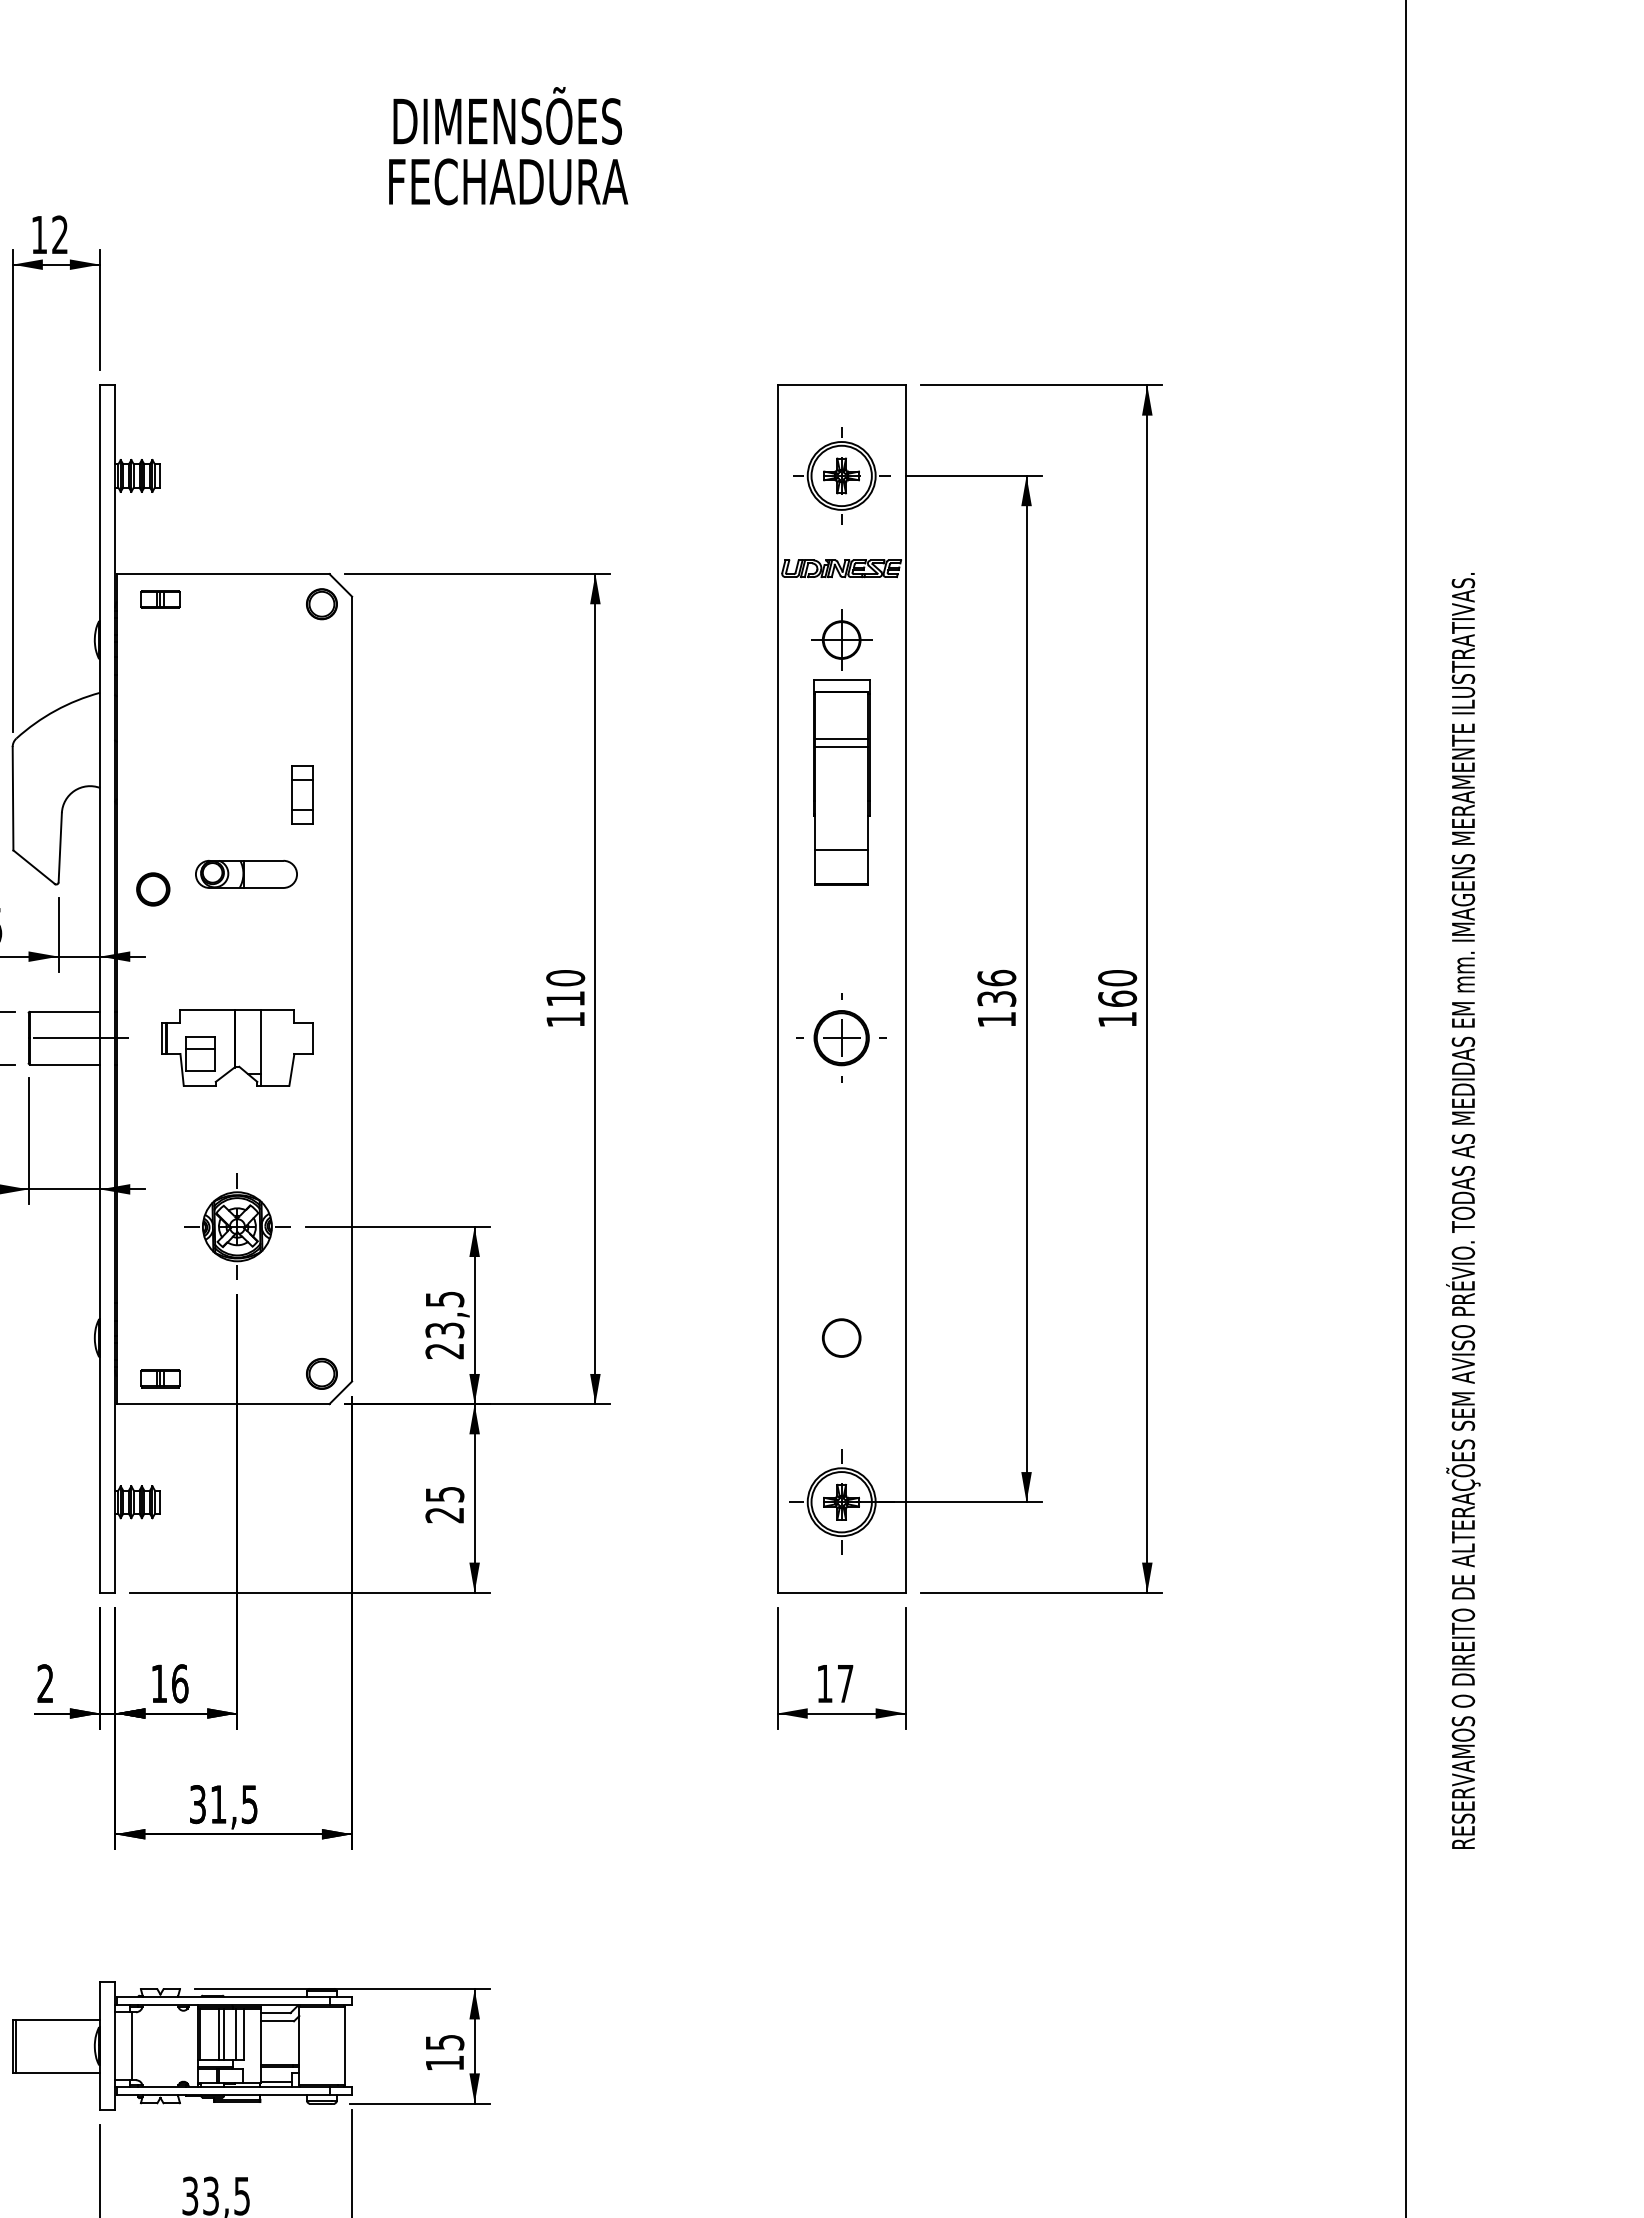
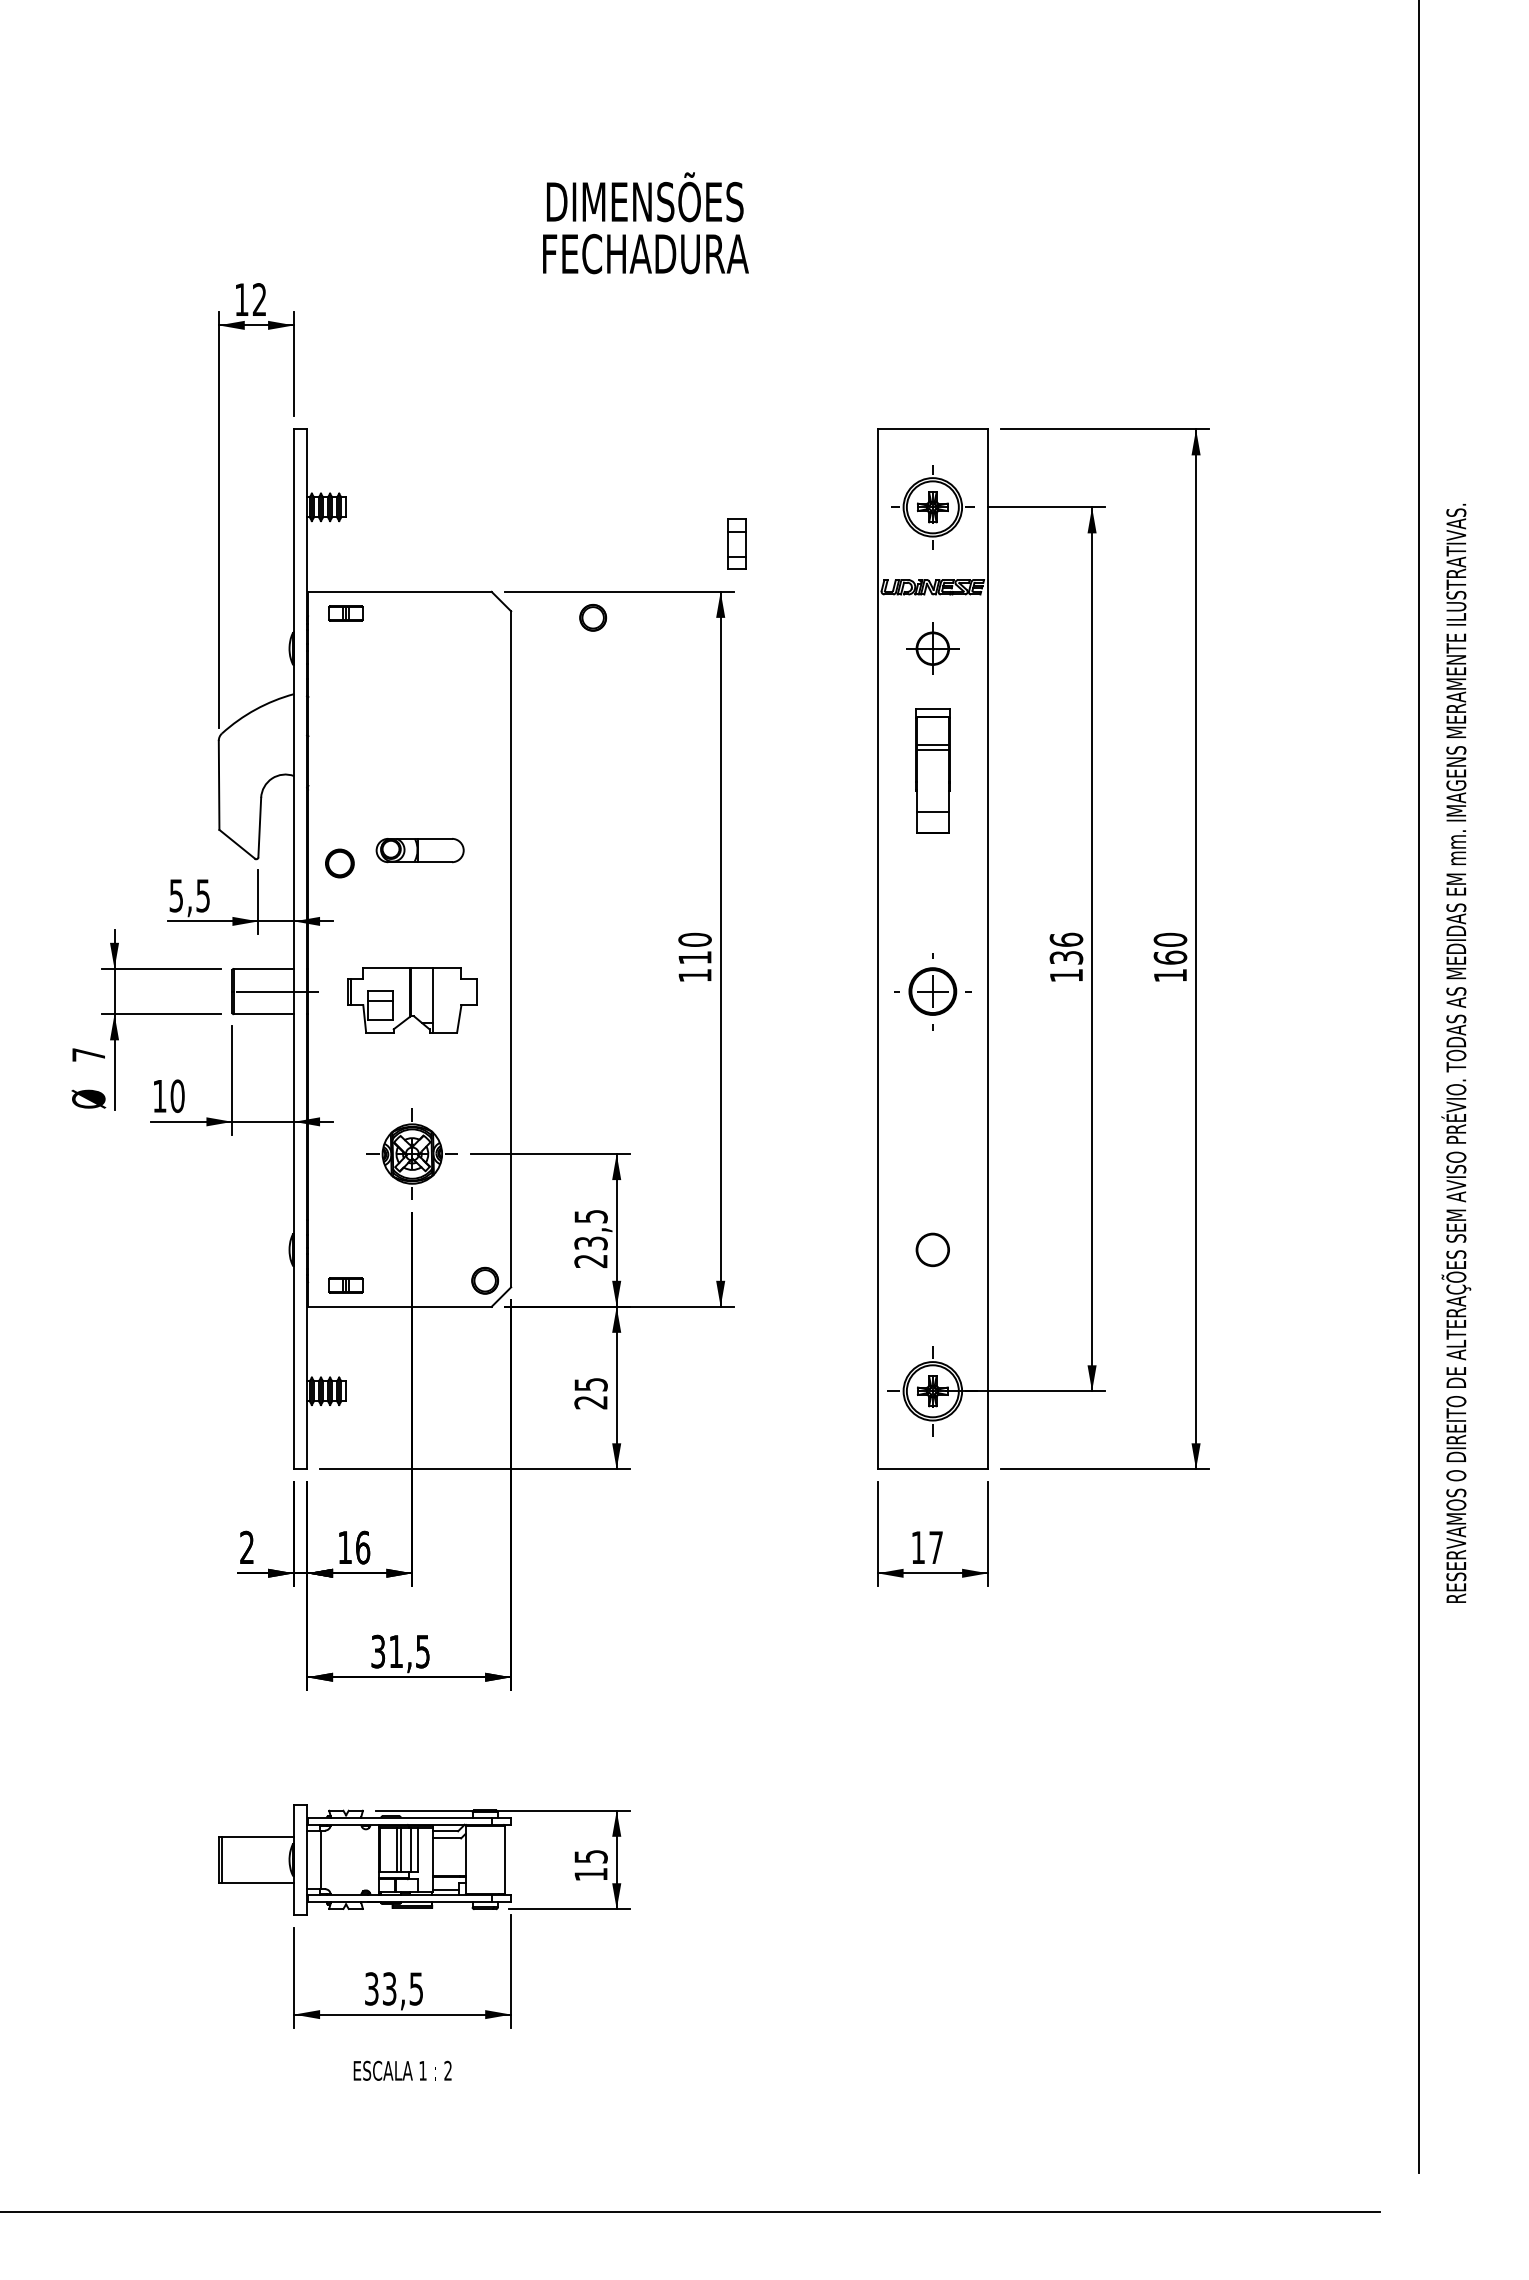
part: (322, 603) -> (593, 617), moved
part: (841, 781) -> (932, 770), size x0.7
part: (301, 794) -> (736, 543), moved
text: (1463, 1211) -> (1456, 1053), moved

